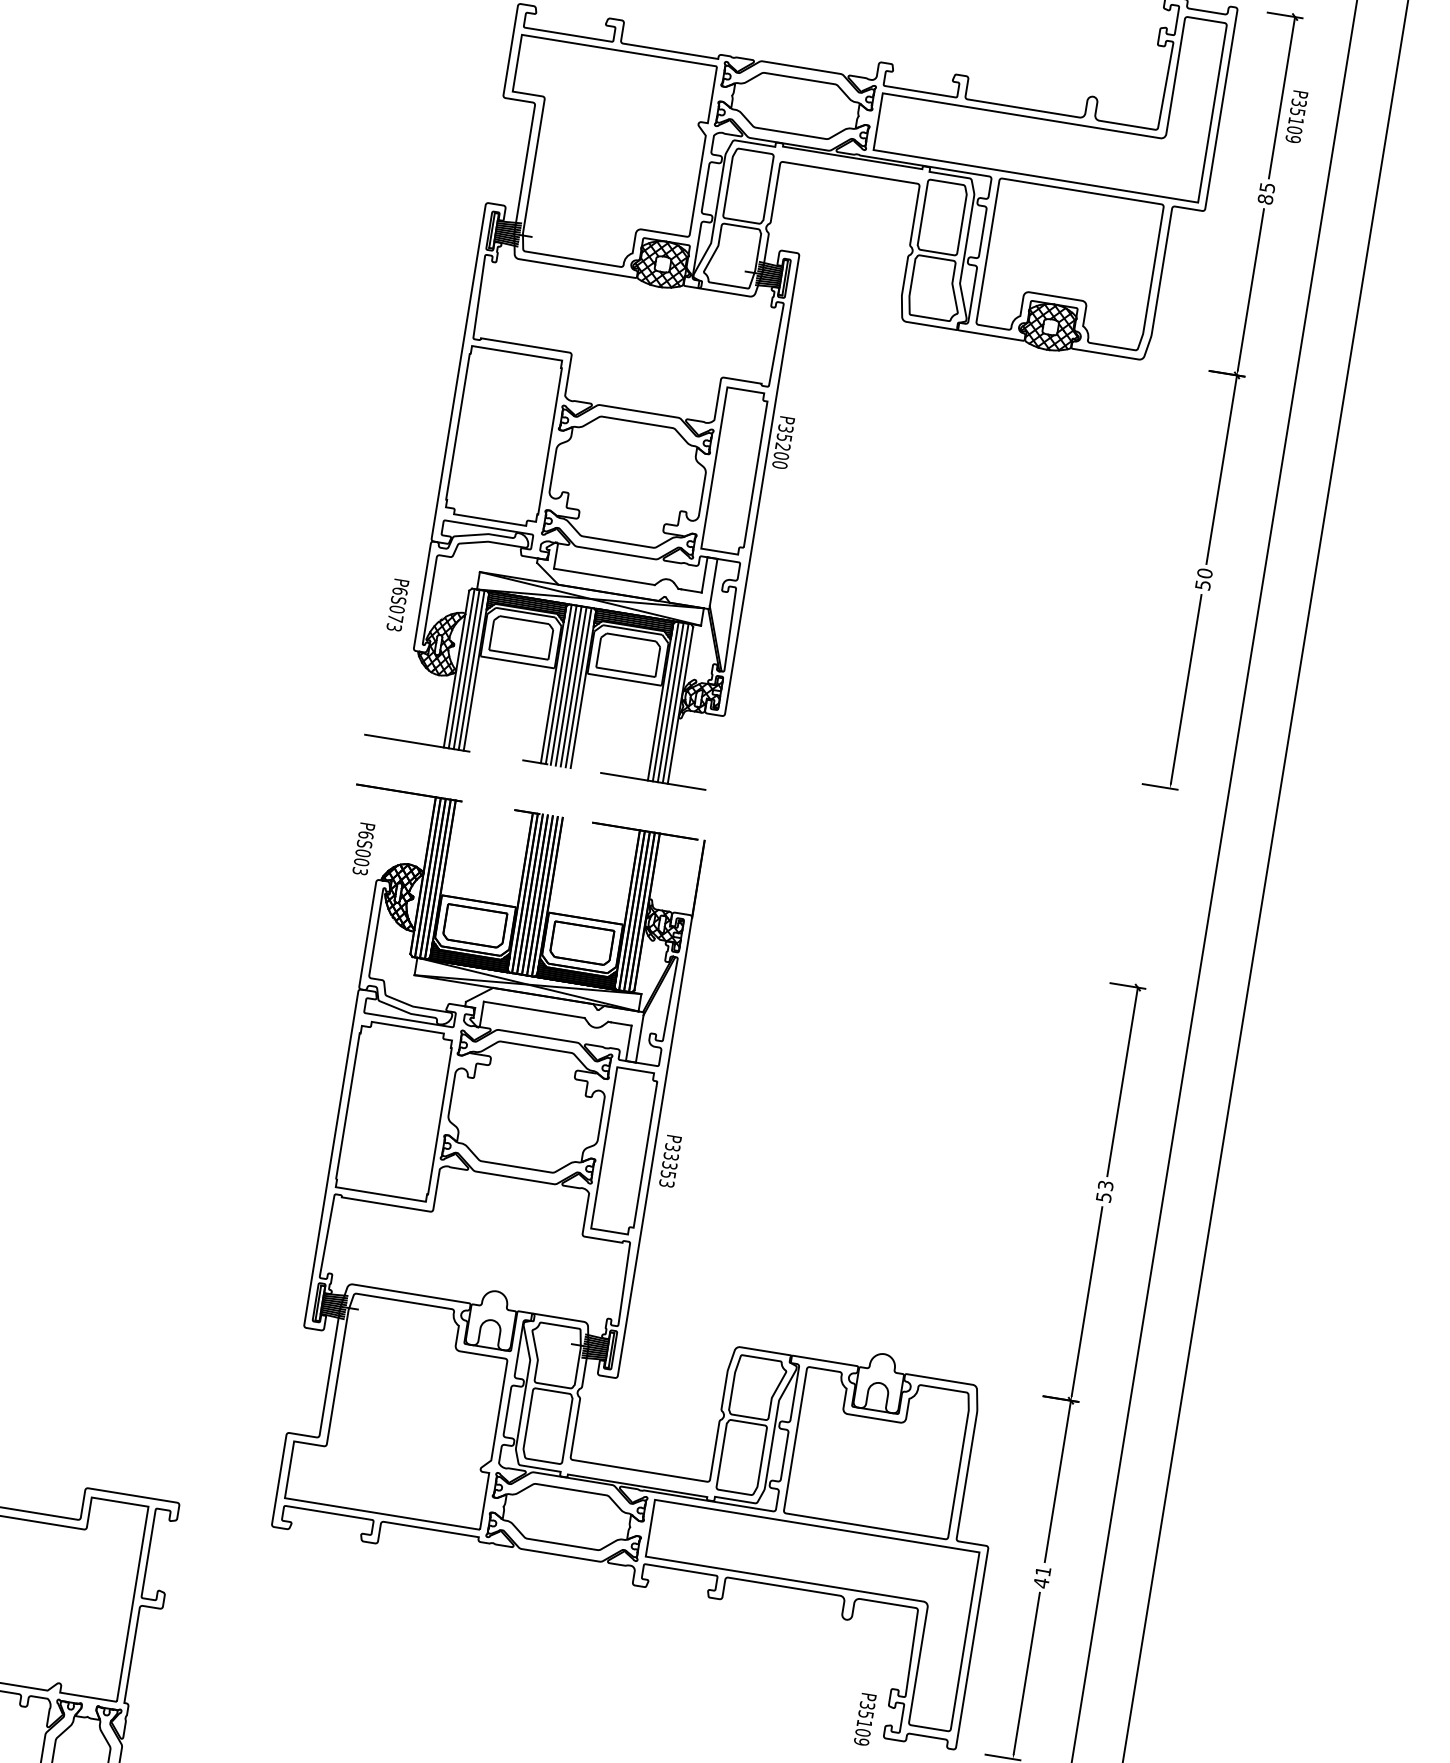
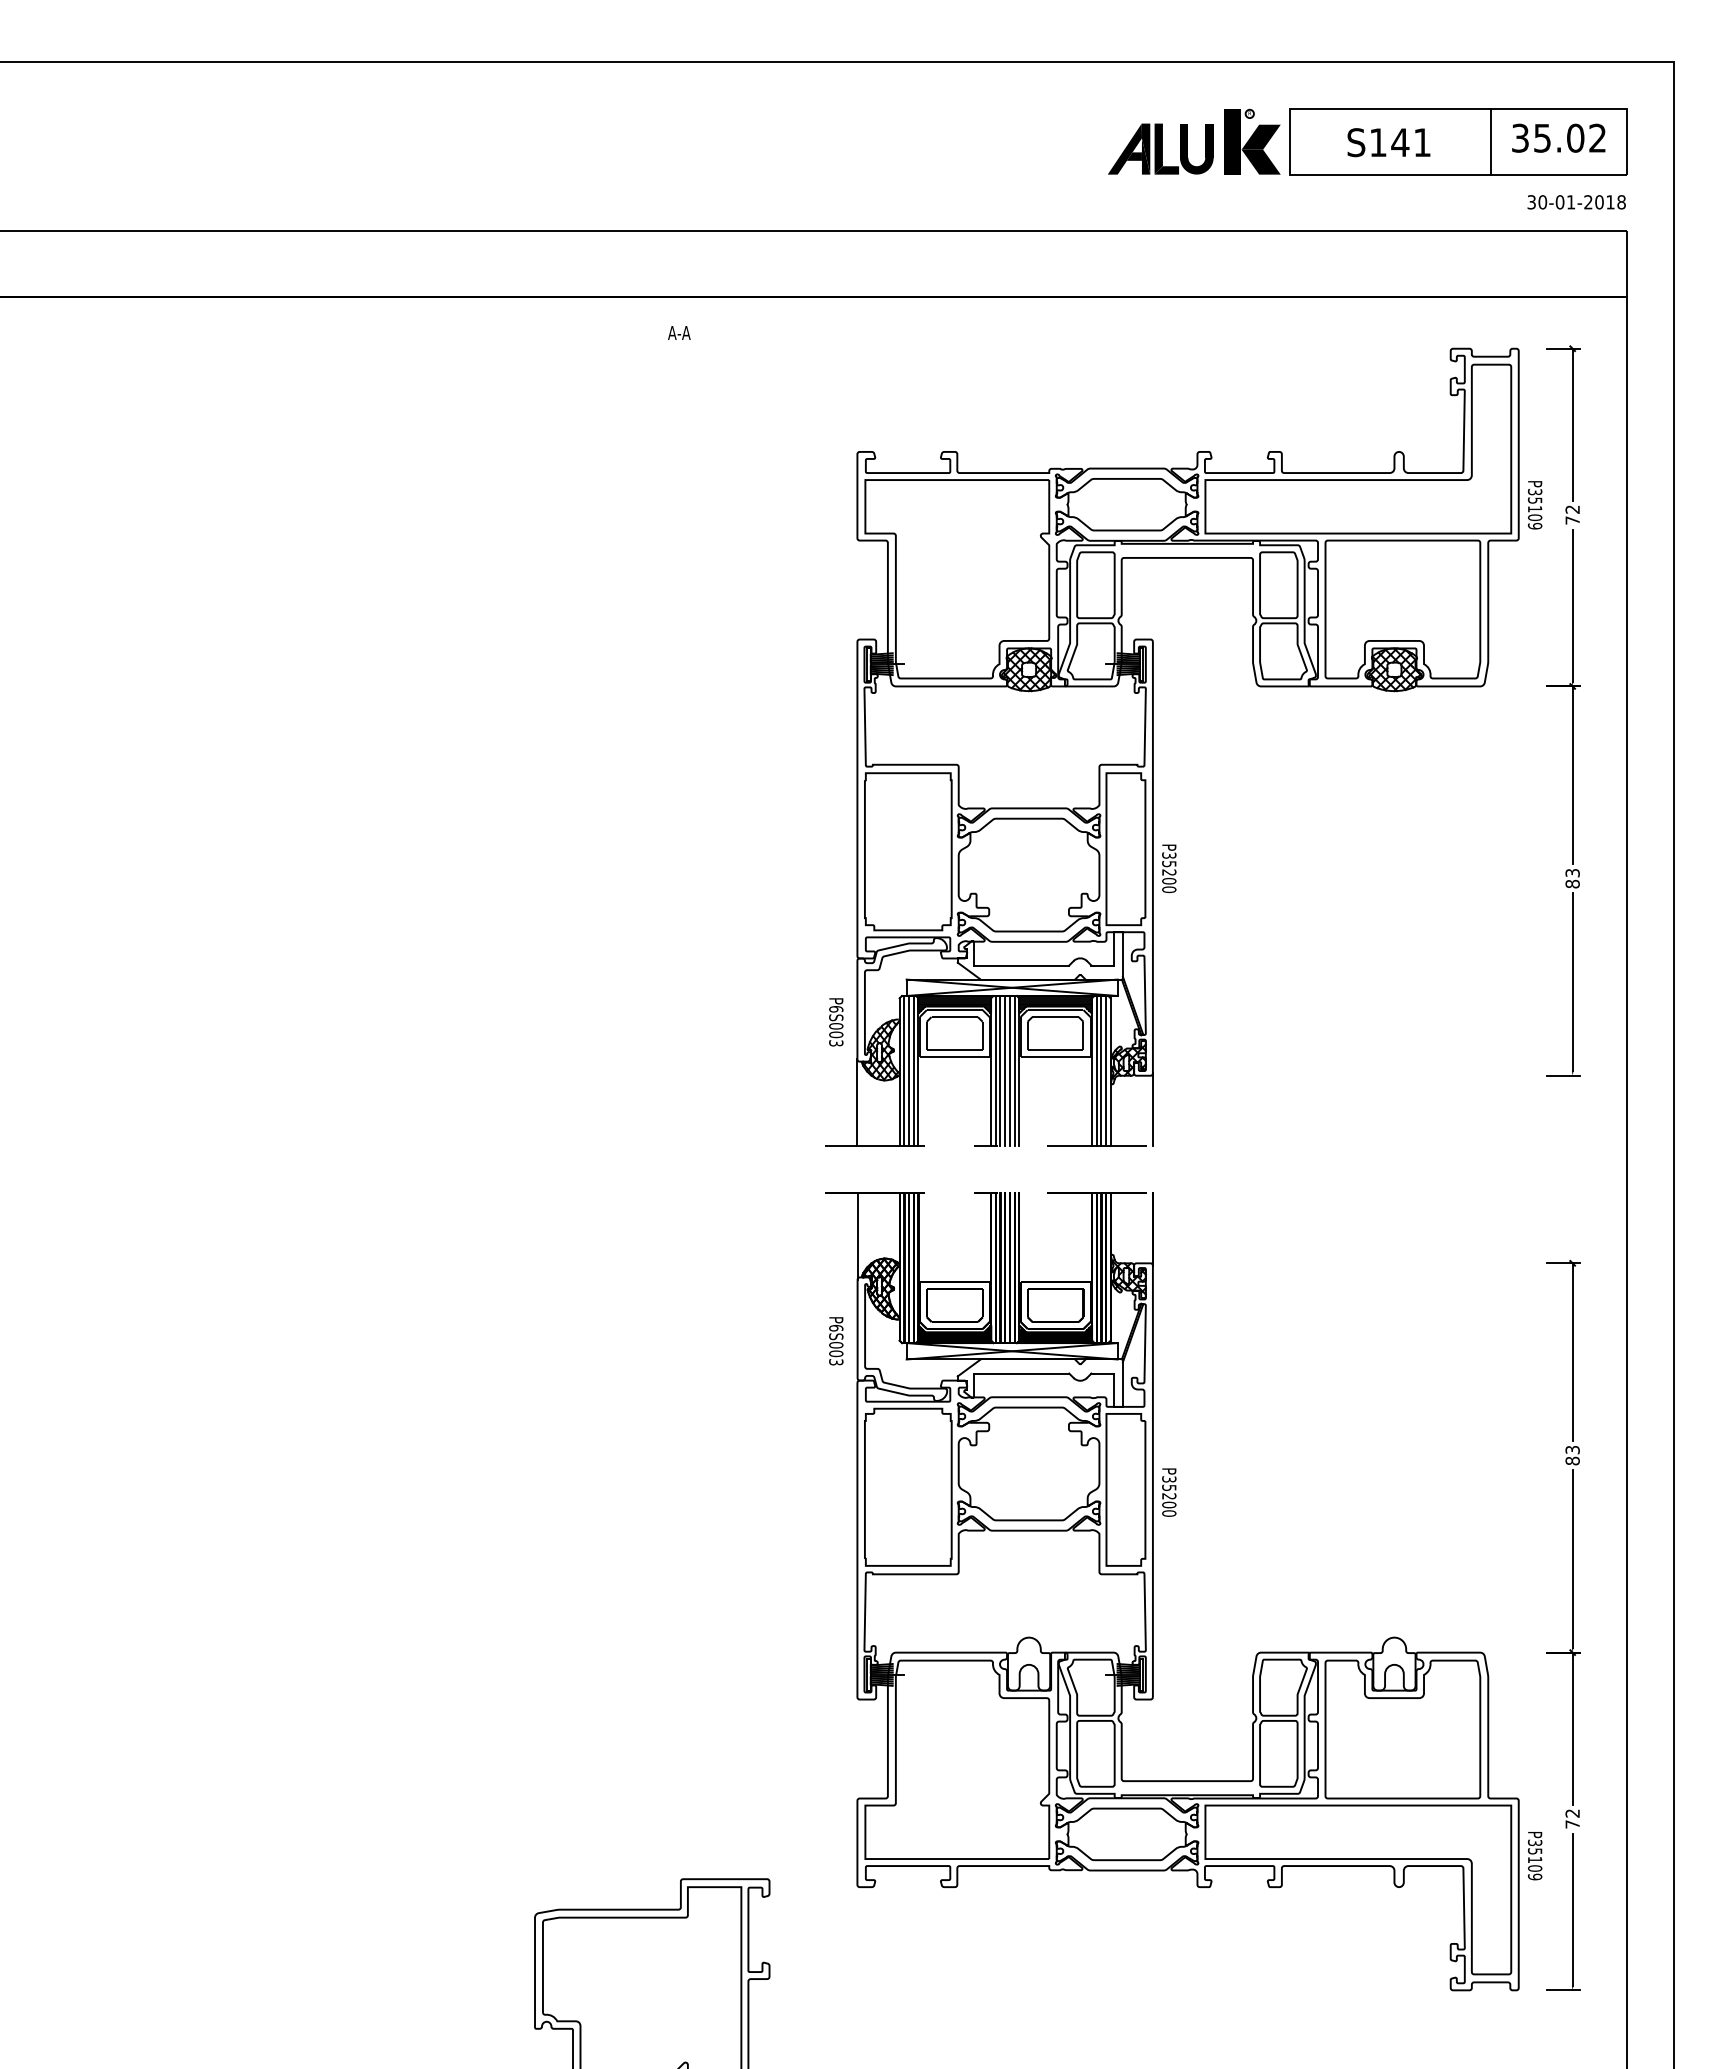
text: (1297, 117) -> (1535, 505), moved
text: (1266, 192) -> (1572, 514), 85 -> 72
text: (783, 442) -> (1169, 868), moved
text: (1203, 579) -> (1572, 878), 50 -> 83
text: (396, 618) -> (836, 1034), P6S073 -> P6S003
line: (406, 694) -> (857, 1102), added
line: (718, 752) -> (1152, 1109), added
line: (383, 835) -> (857, 1235), added
text: (364, 849) -> (836, 1341), moved
text: (669, 1169) -> (1169, 1500), P33353 -> P35200
text: (1103, 1196) -> (1572, 1460), 53 -> 83
text: (1042, 1577) -> (1572, 1819), 41 -> 72
text: (865, 1720) -> (1535, 1856), moved

